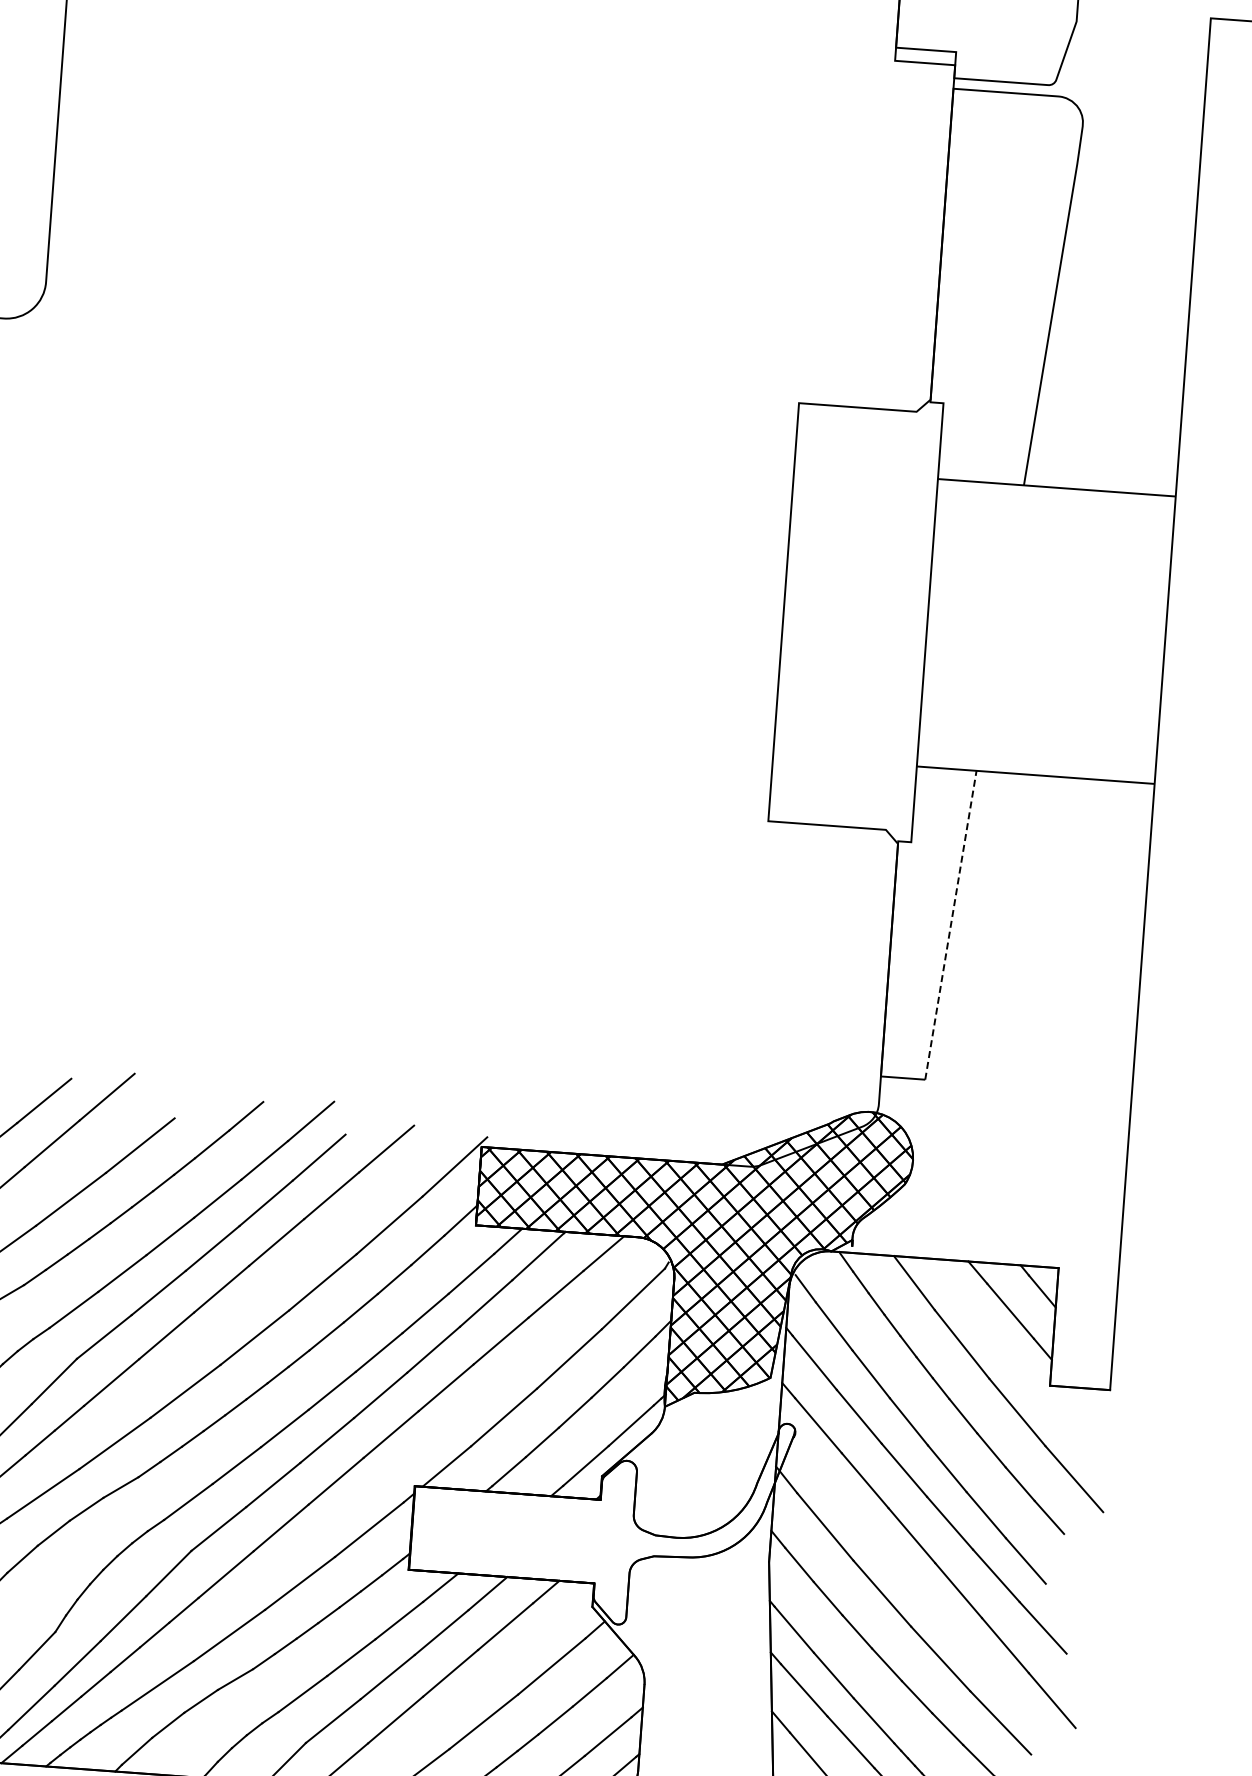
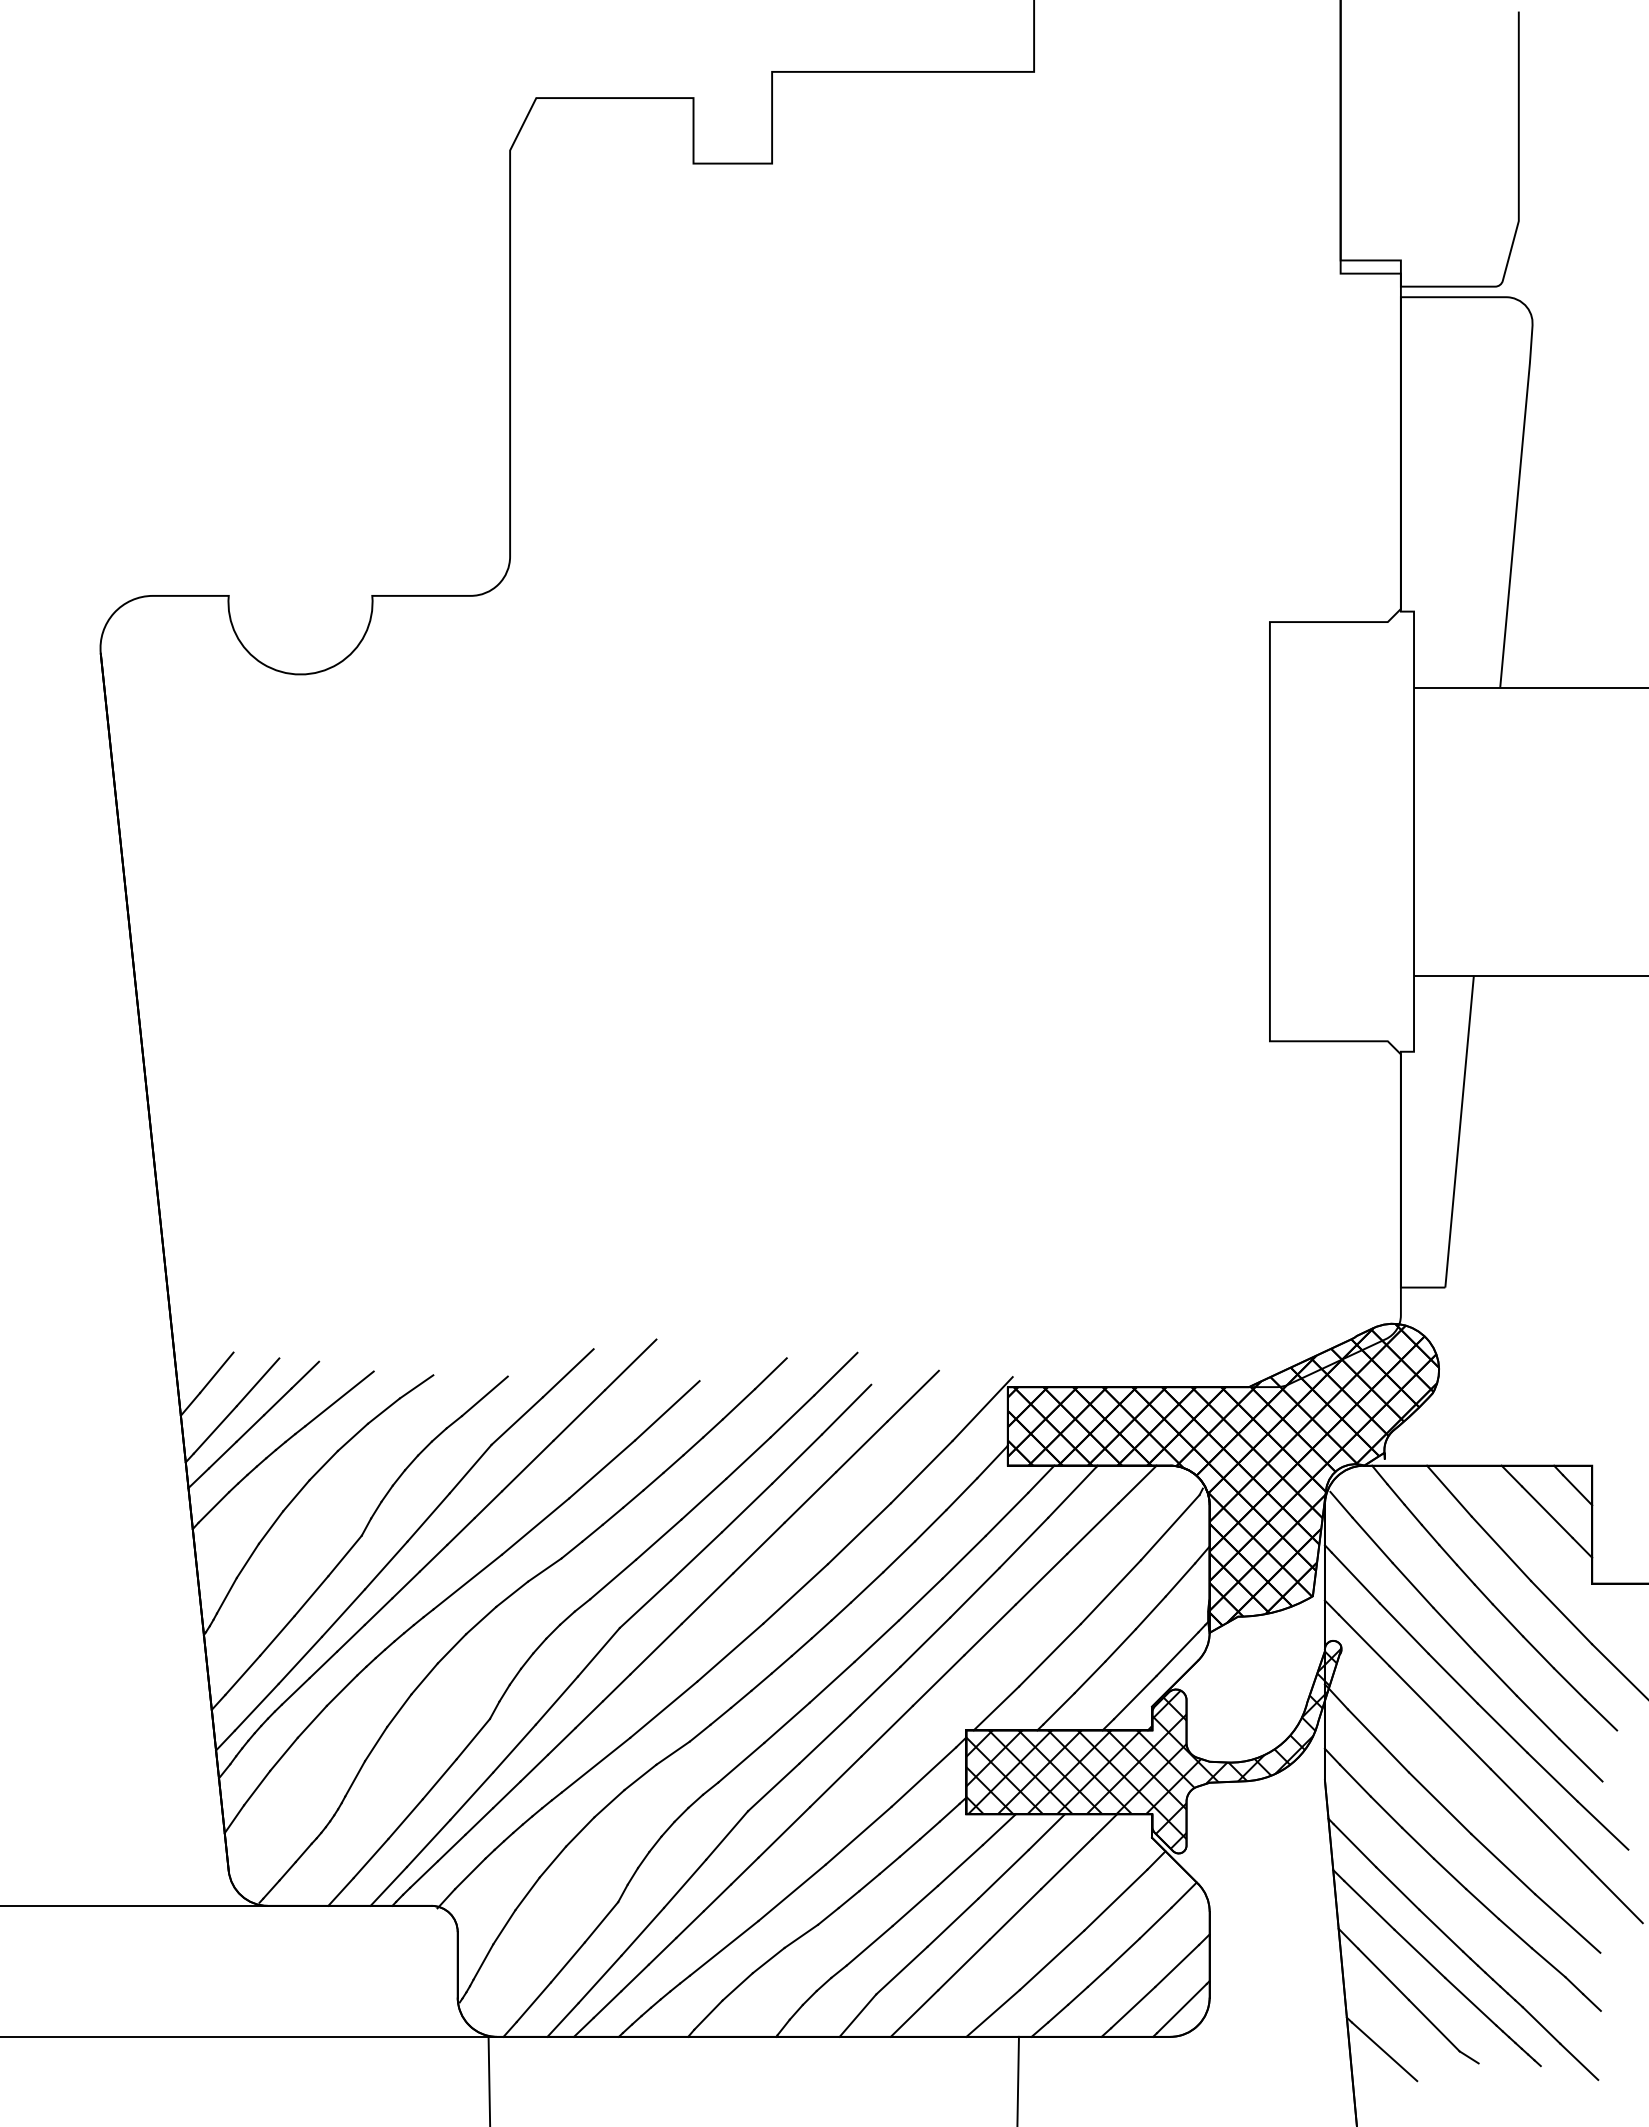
line: (950, 925) -> (1459, 1131), dashed -> solid
hatch: (600, 1518) -> (1153, 1748), added

